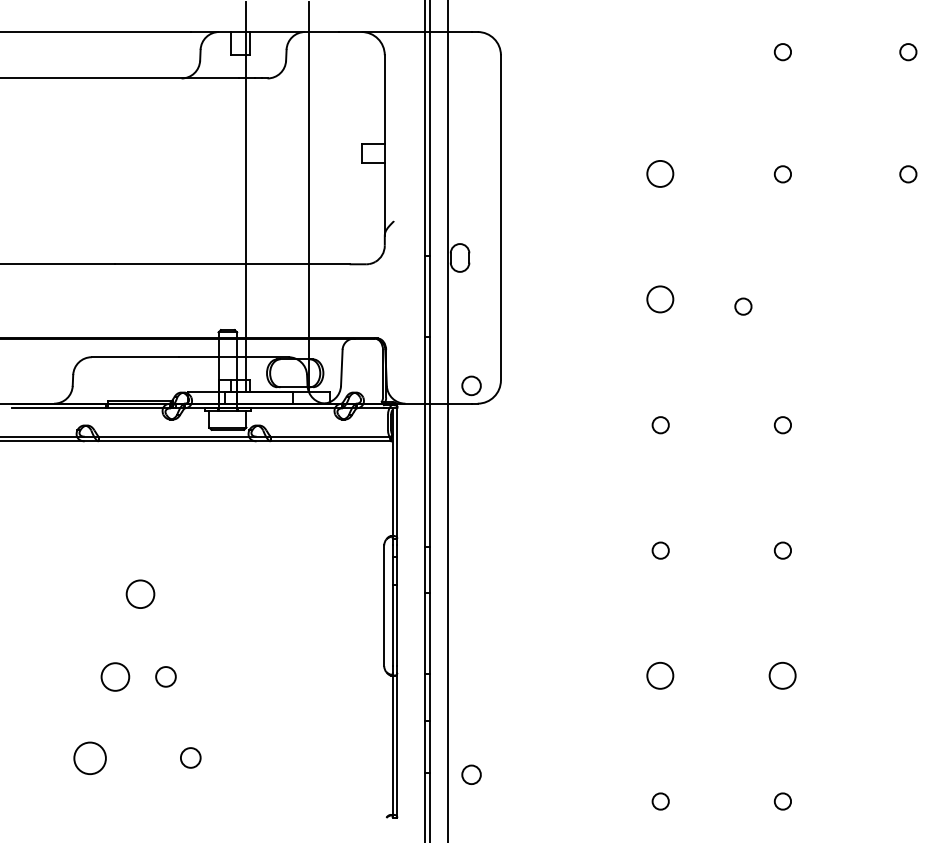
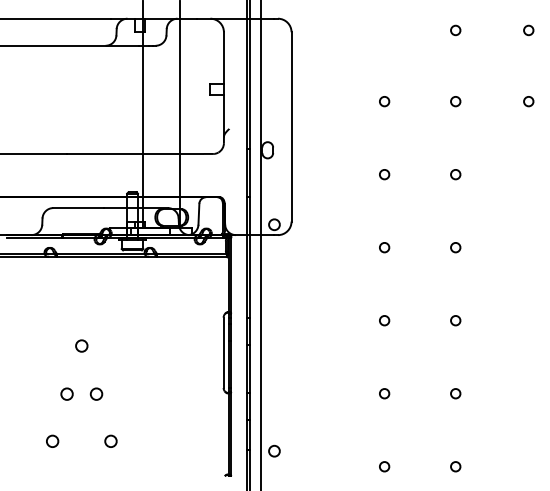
circle: (660, 174) -> (384, 101), size x0.62
circle: (660, 299) -> (384, 174), size x0.62
circle: (743, 306) -> (455, 174), moved
circle: (140, 593) -> (81, 345), size x0.71
circle: (114, 675) -> (66, 393), size x0.71
circle: (660, 675) -> (384, 393), size x0.62
circle: (782, 675) -> (455, 393), size x0.62
circle: (90, 756) -> (52, 440), size x0.62

